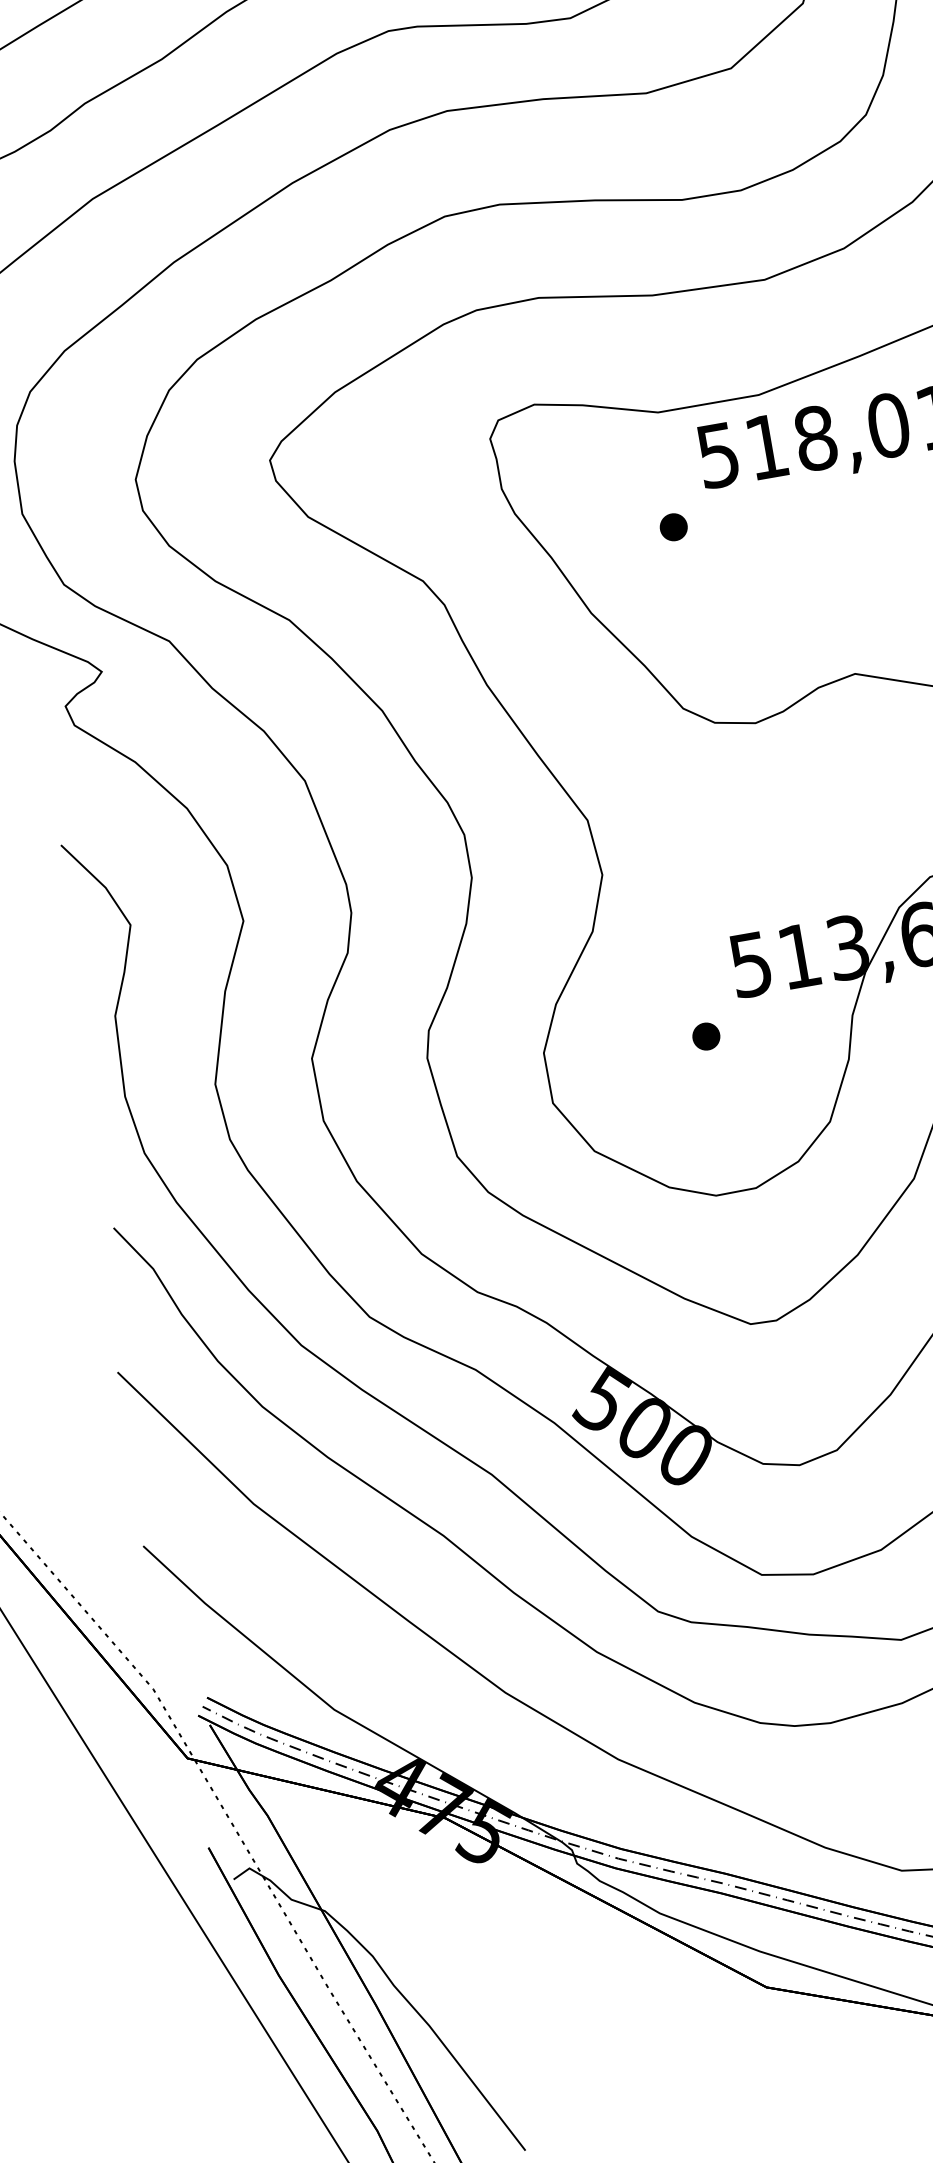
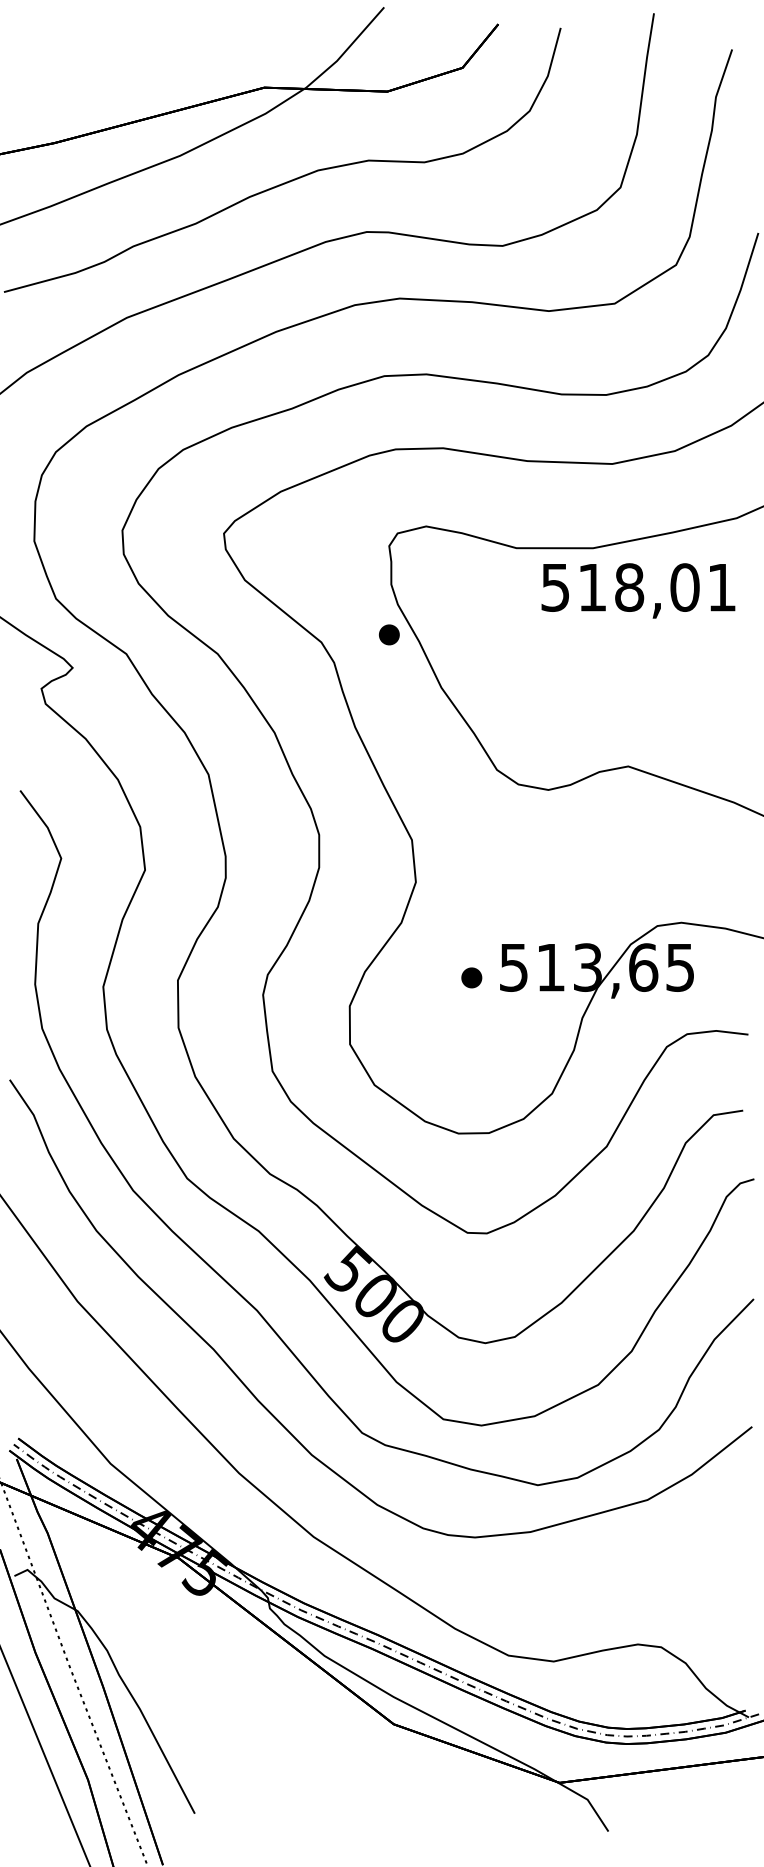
part: (673, 526) -> (389, 634), moved
part: (705, 1036) -> (471, 977), moved

